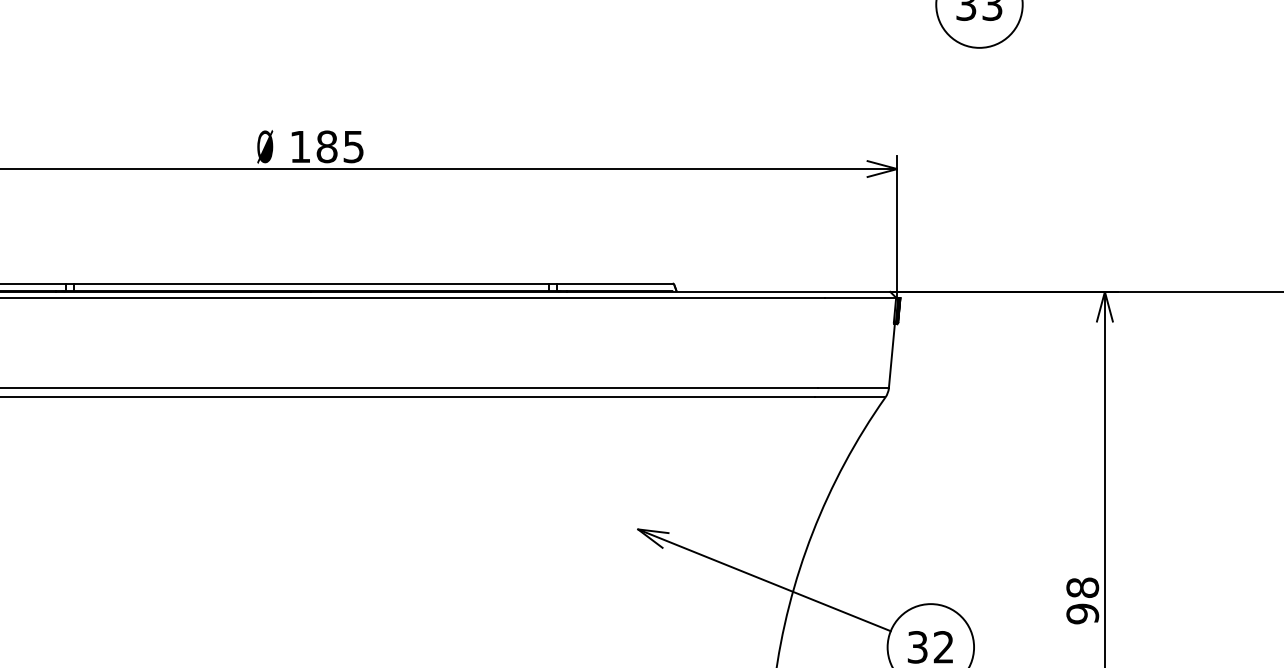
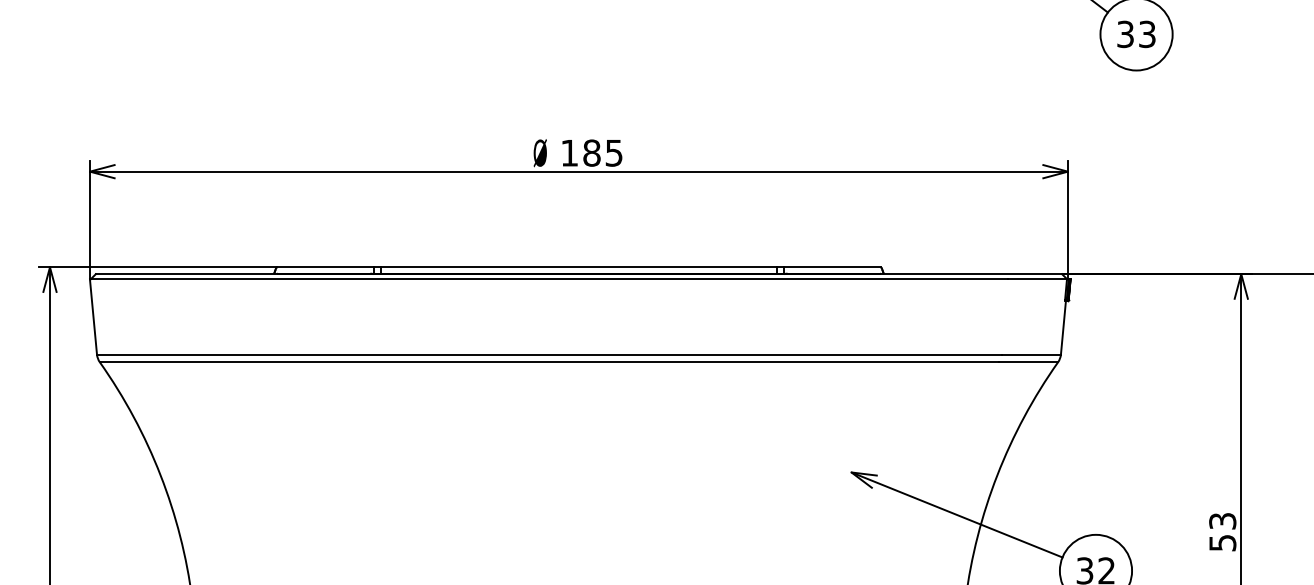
text: (1082, 600) -> (1222, 531), 98 -> 53

